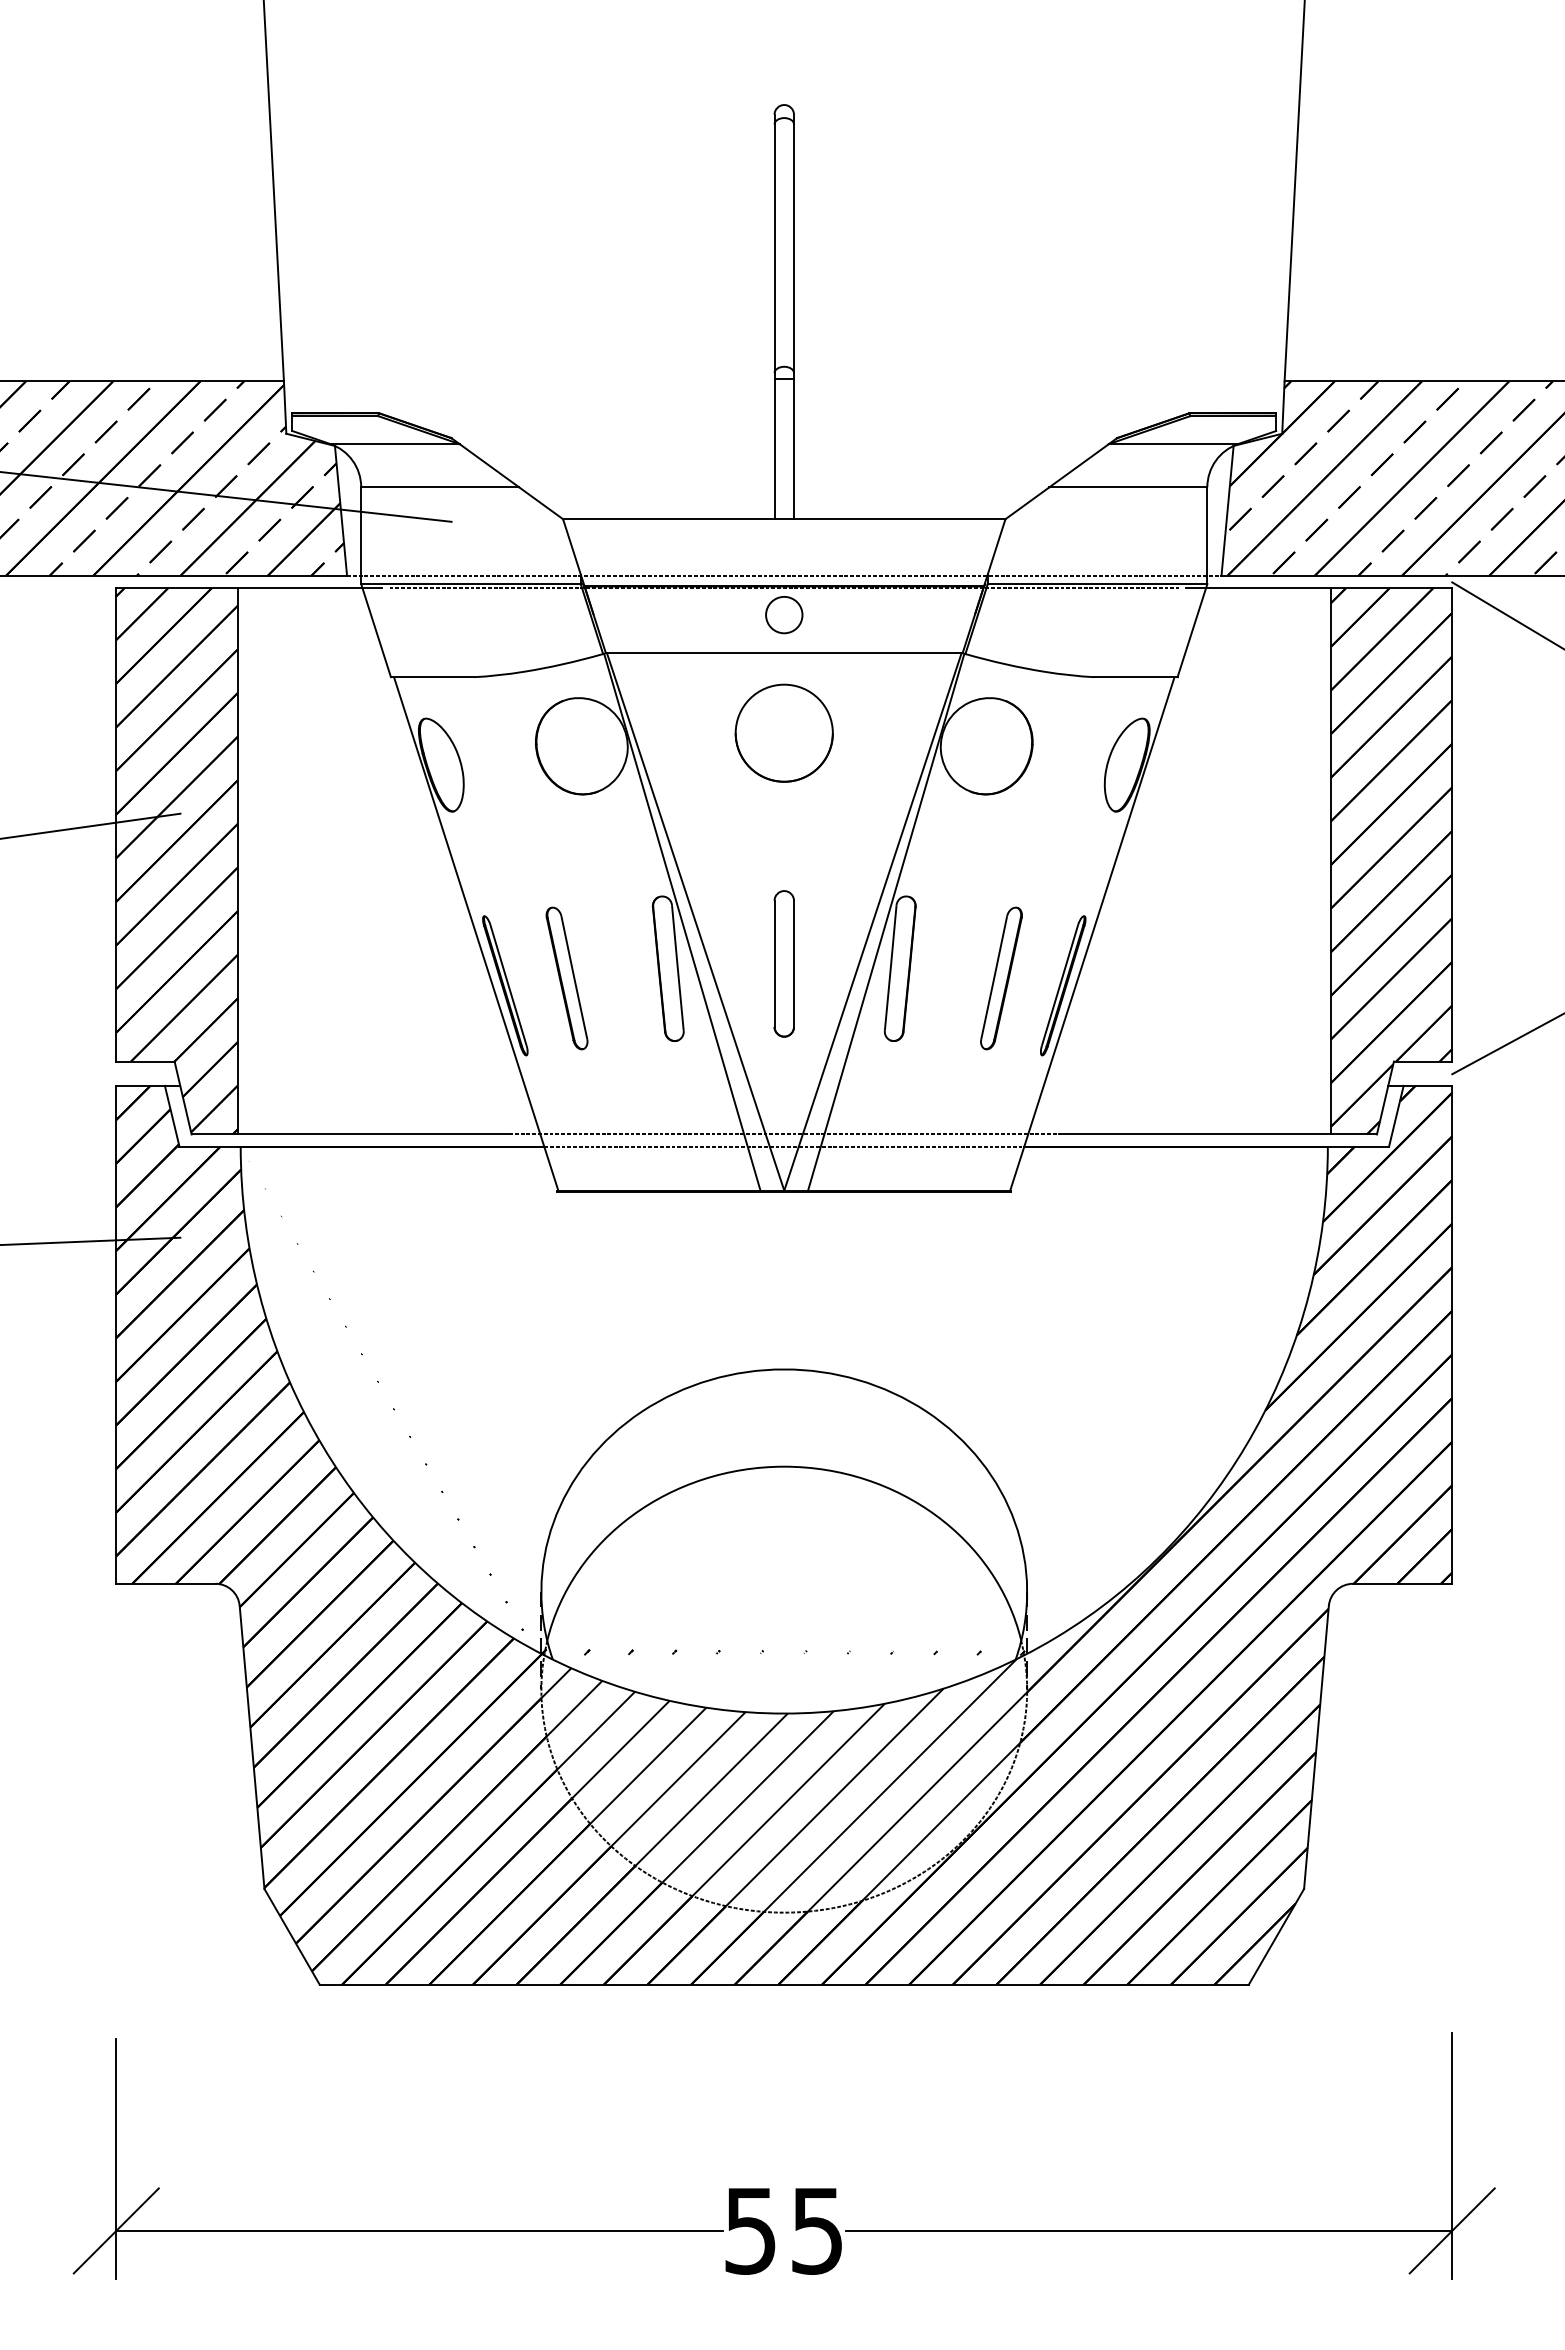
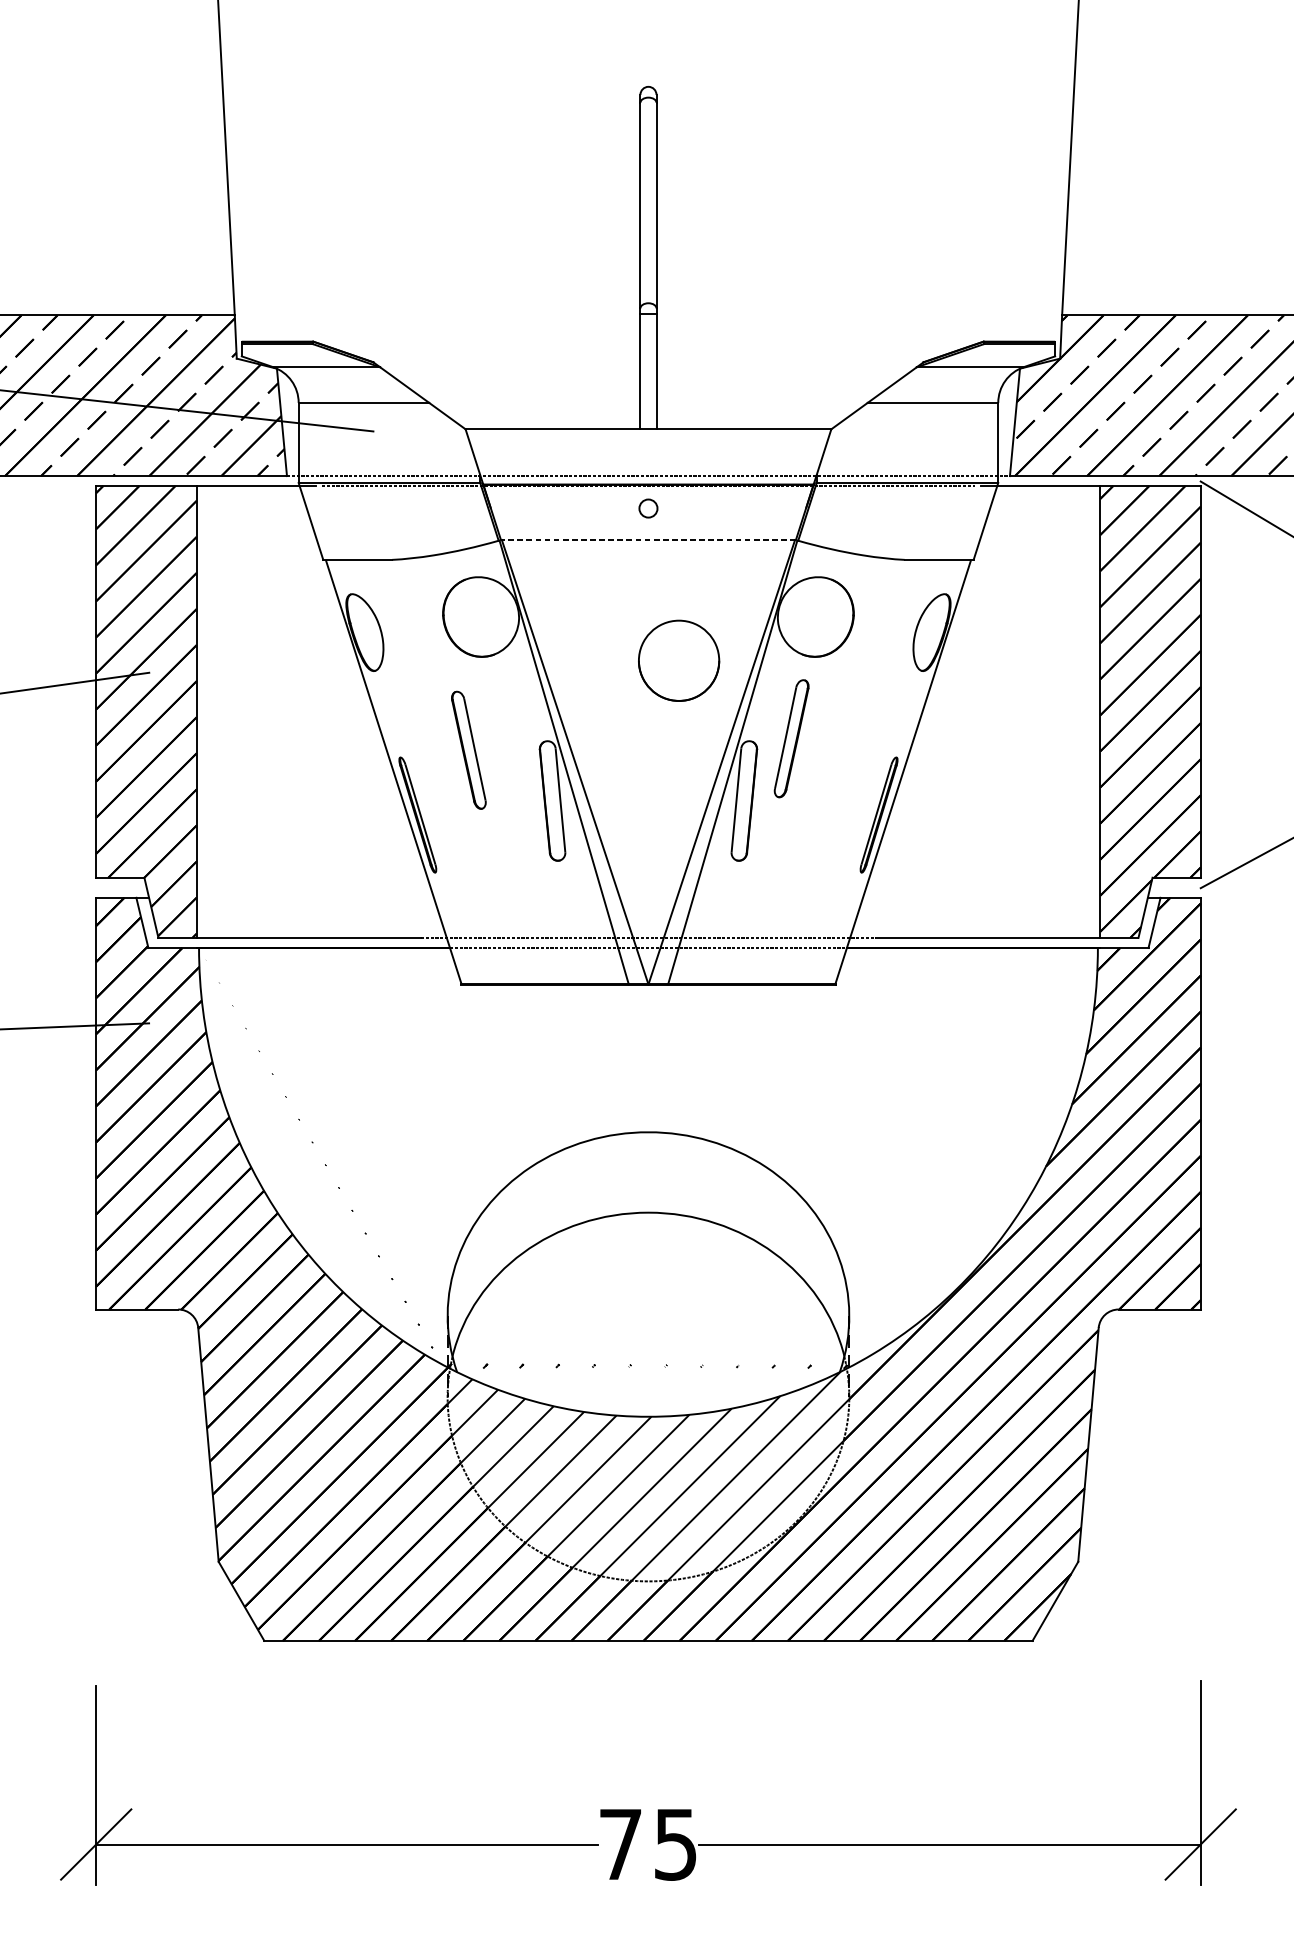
circle: (784, 614) -> (648, 508), size x0.6
line: (783, 653) -> (647, 540), solid -> dashed
part: (783, 732) -> (678, 660), moved
part: (783, 963) -> (647, 796), removed
part: (566, 978) -> (468, 750), moved
part: (1001, 978) -> (791, 738), moved
text: (750, 2231) -> (620, 1845), 55 -> 75

